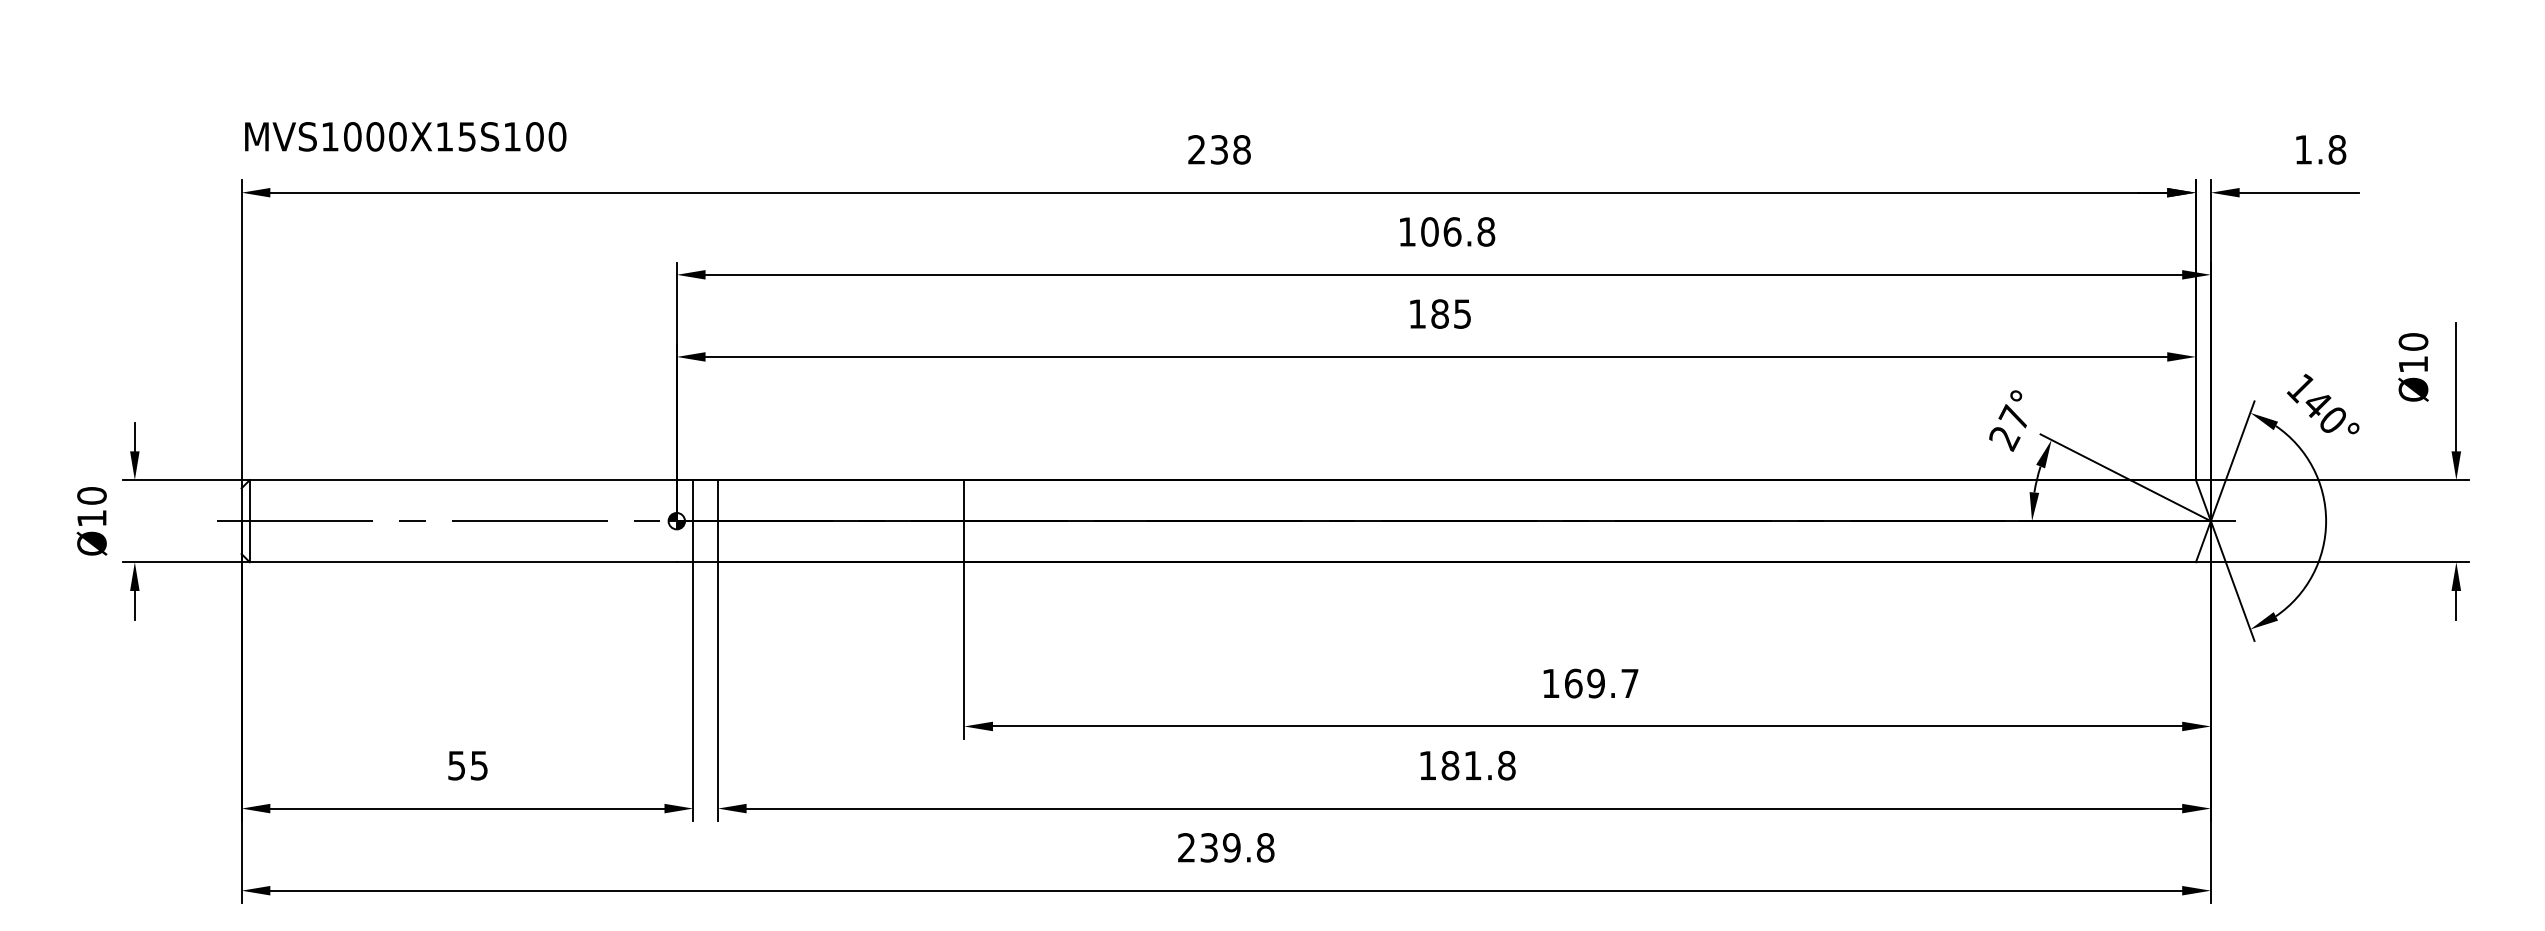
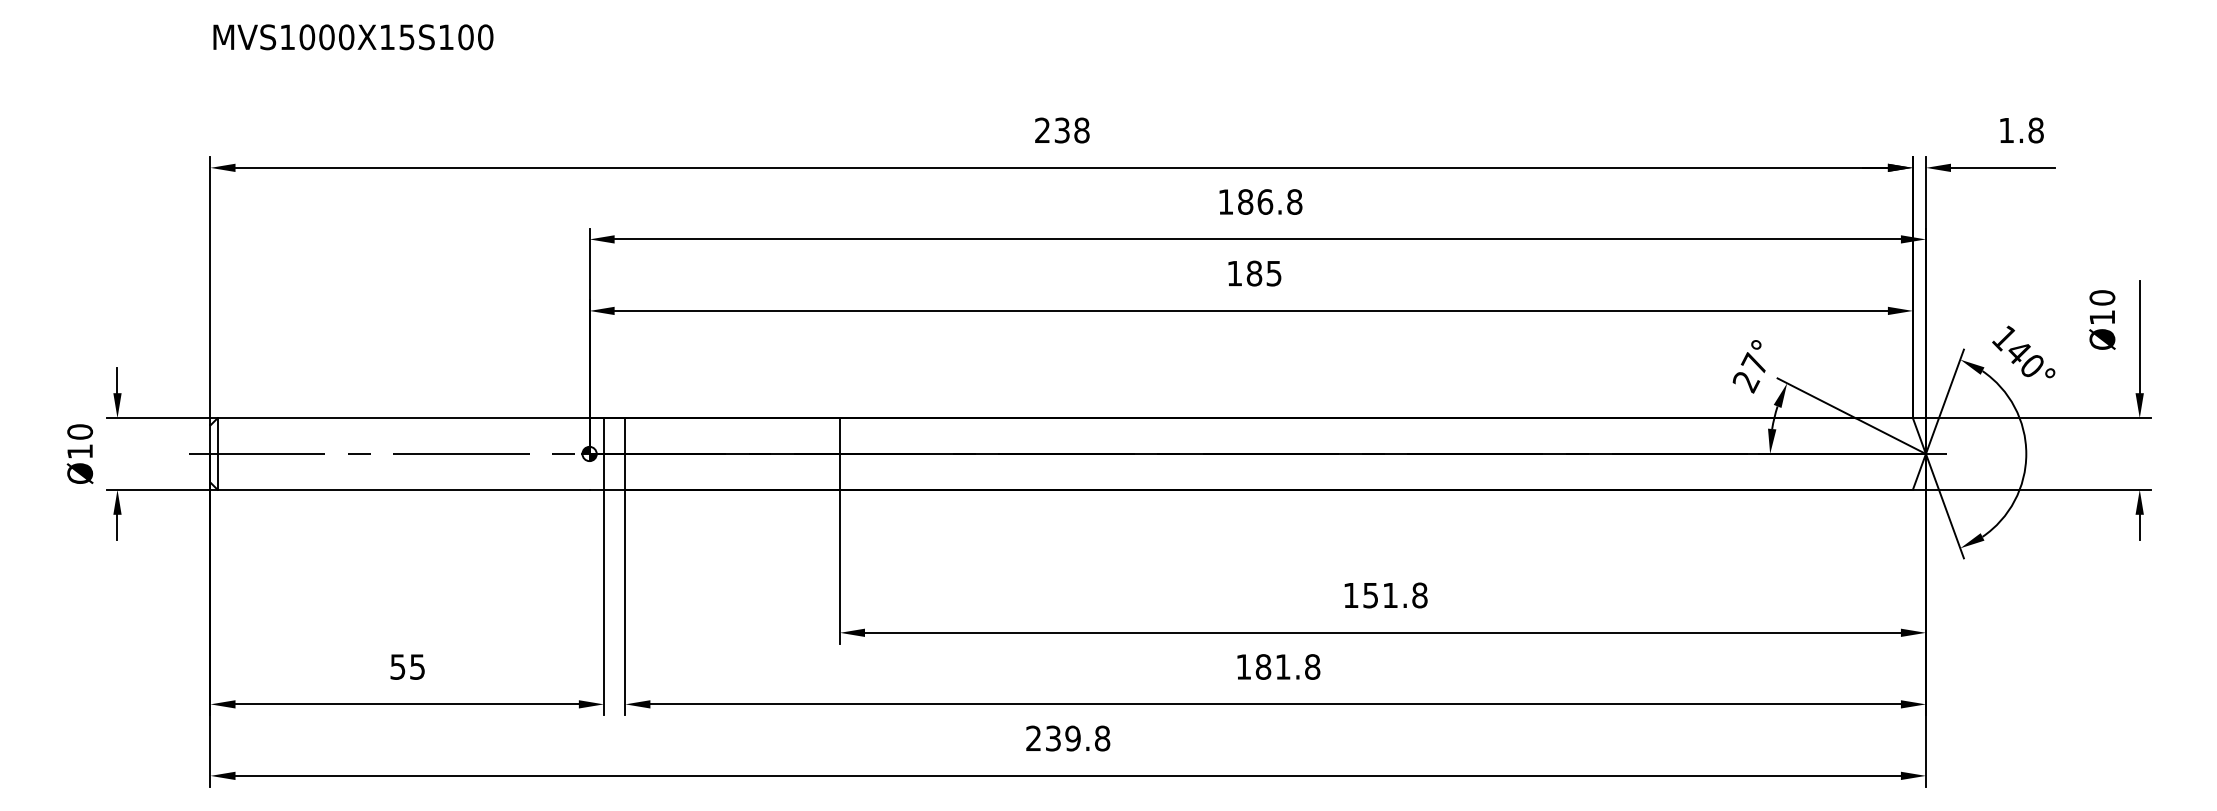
text: (405, 136) -> (353, 37), moved
text: (1429, 231) -> (1245, 201), 106.8 -> 186.8
text: (1601, 683) -> (1395, 595), 169.7 -> 151.8

